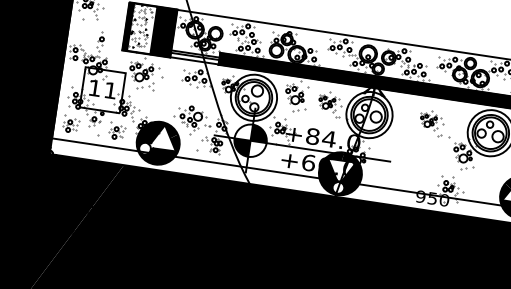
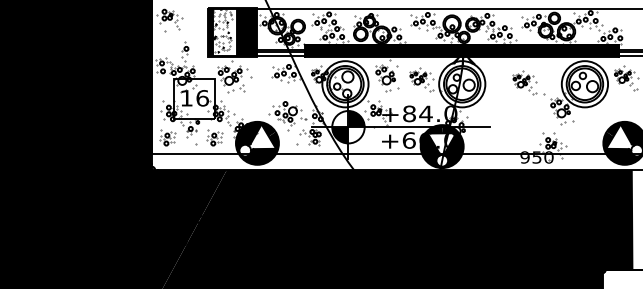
text: (110, 90) -> (202, 98), 11 -> 16

